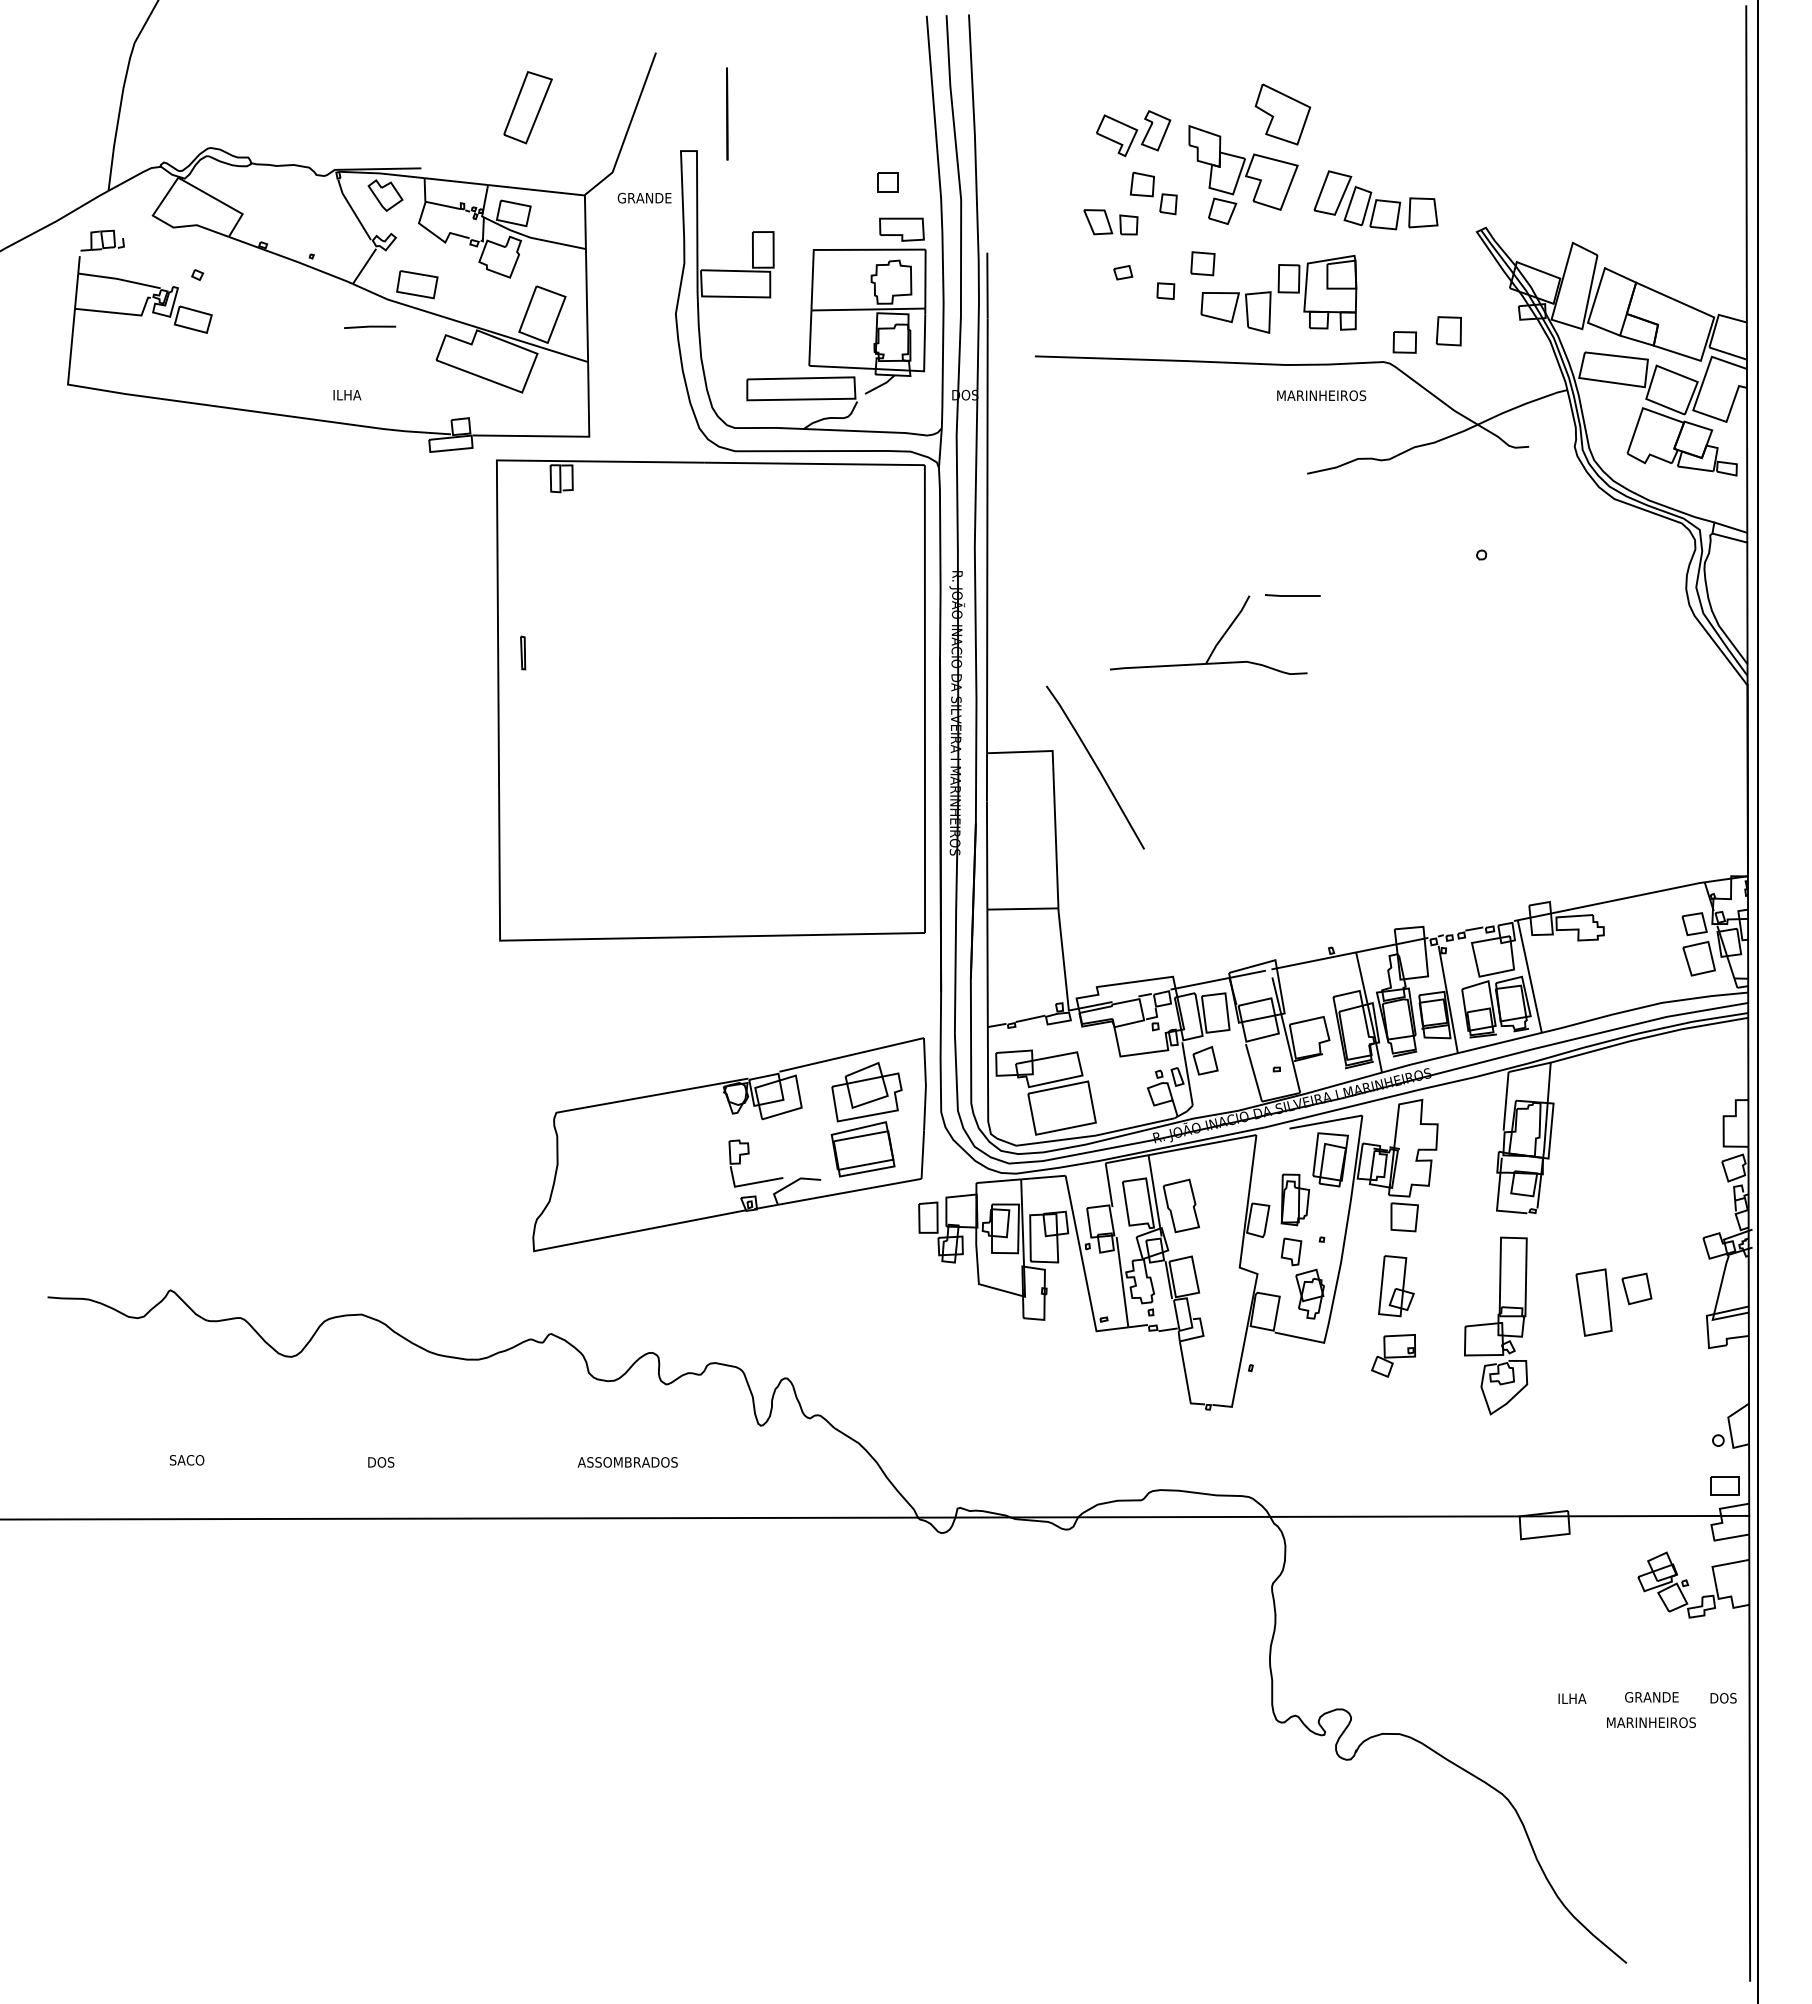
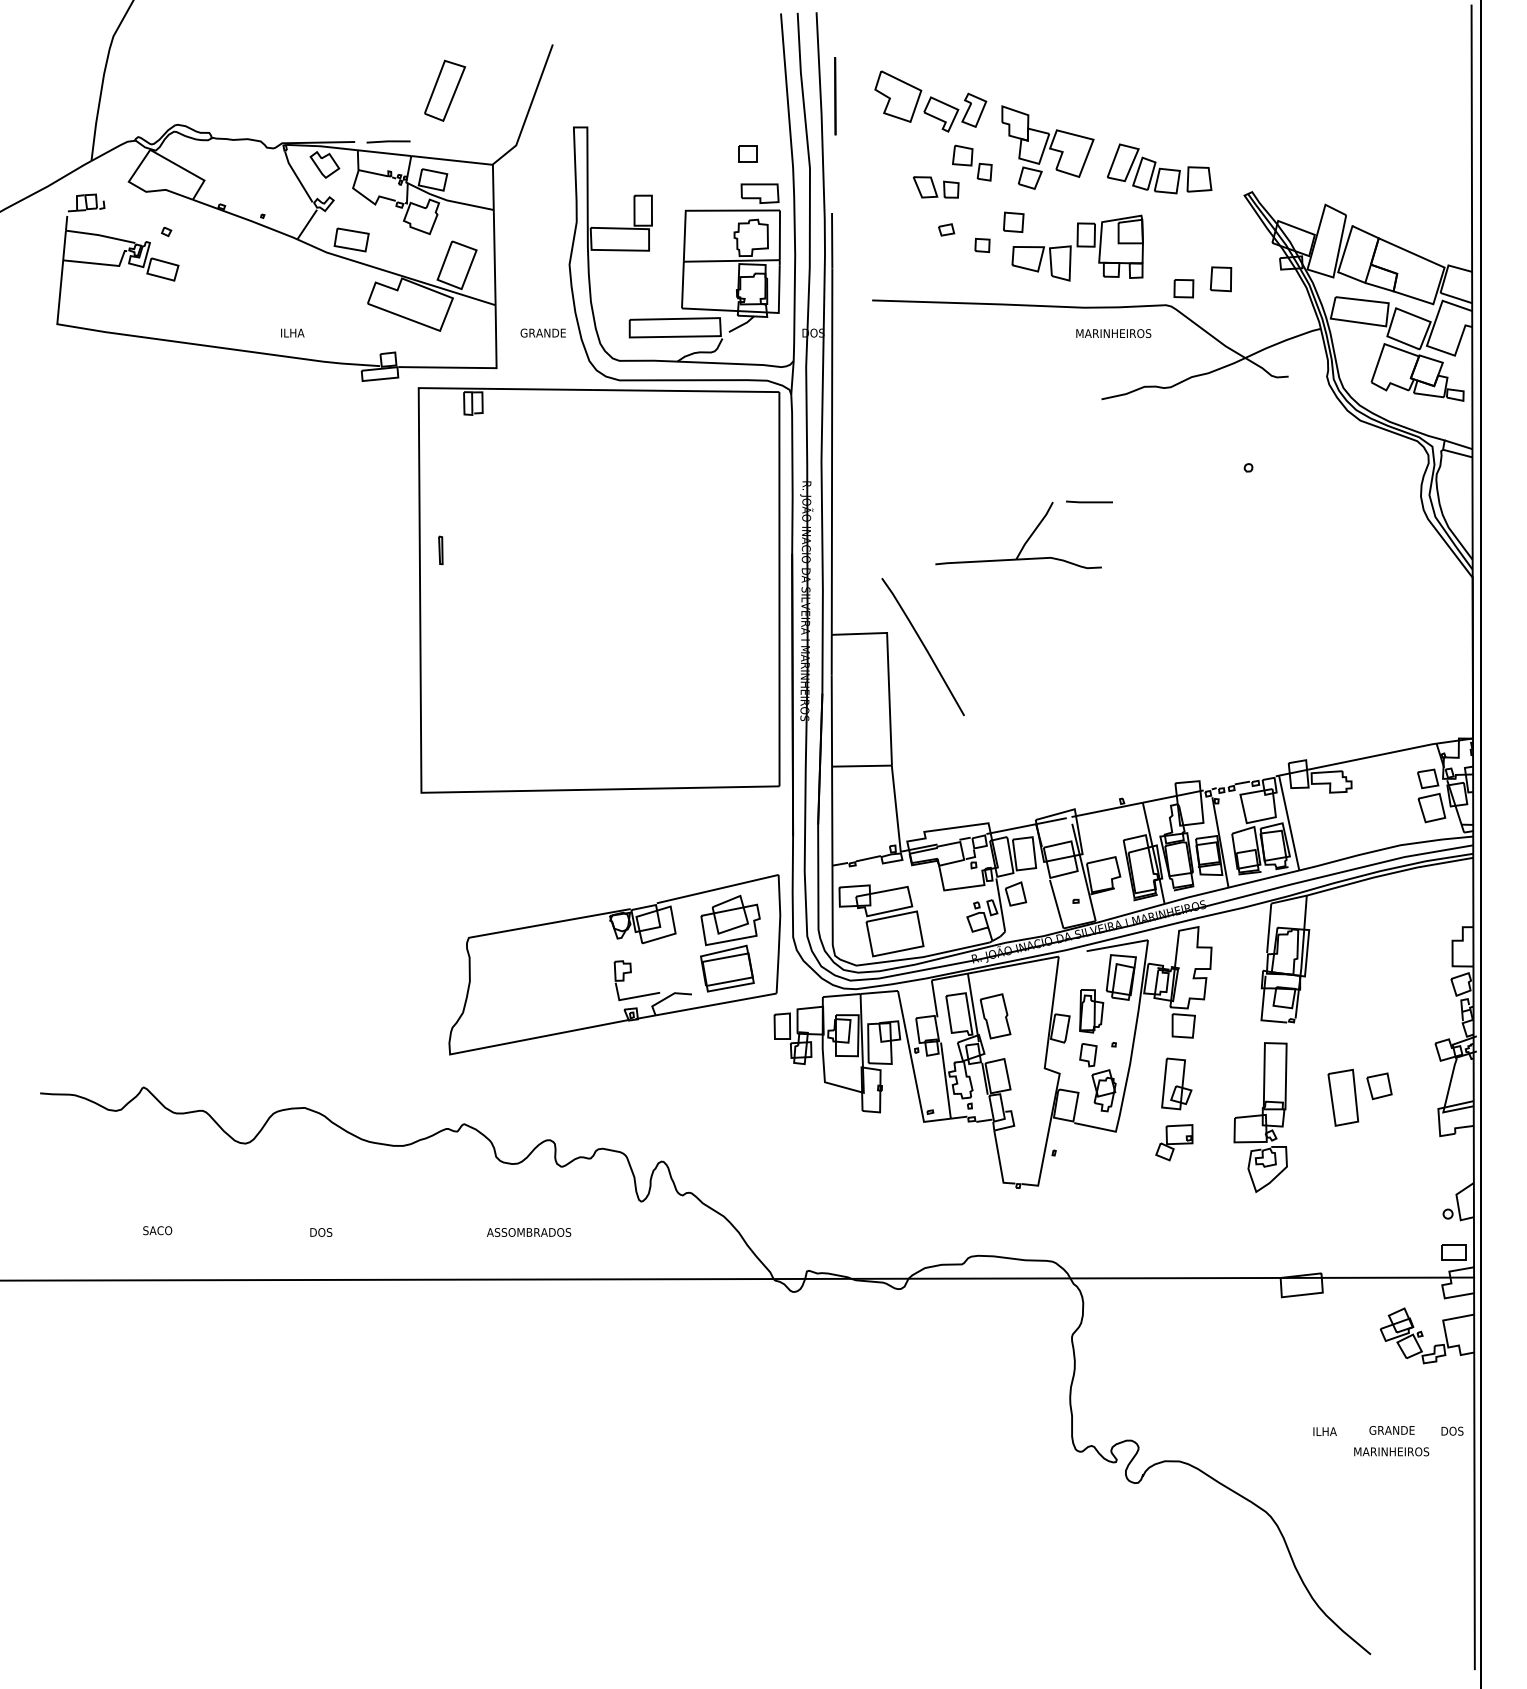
line: (727, 113) -> (835, 95), moved
part: (1282, 114) -> (897, 96), moved
text: (644, 197) -> (543, 332), moved
line: (370, 326) -> (388, 141), moved

